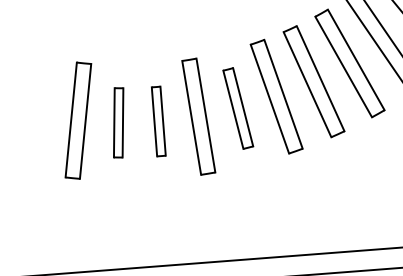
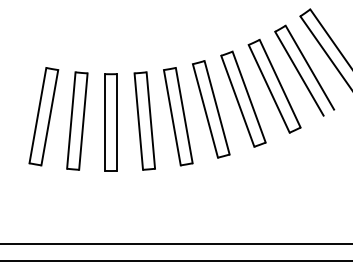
part: (238, 108) -> (178, 116), size x1.43
part: (158, 121) -> (110, 122), size x1.67
part: (118, 122) -> (77, 120), size x1.67

